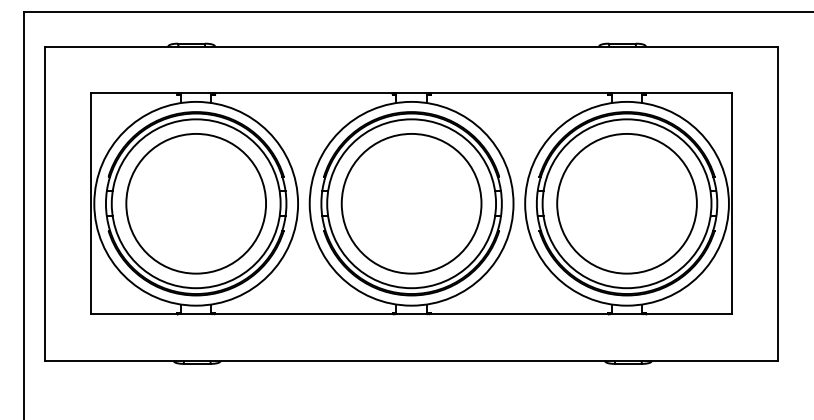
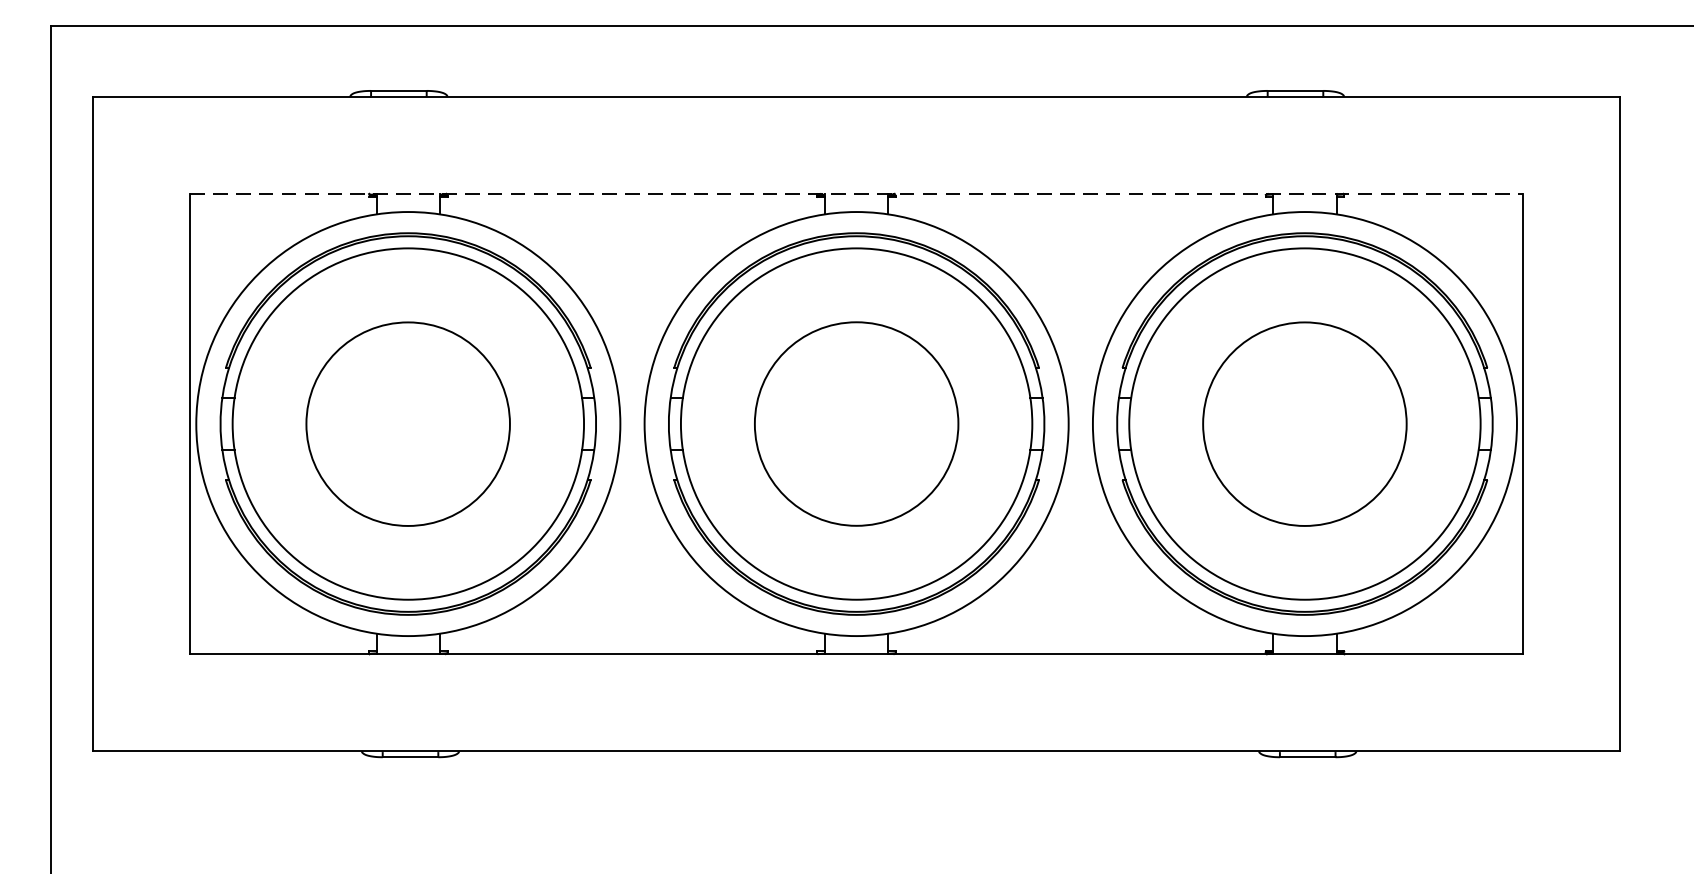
line: (412, 93) -> (858, 194), solid -> dashed
circle: (195, 203) -> (406, 423), size x0.7
circle: (411, 203) -> (856, 423), size x0.7
circle: (626, 203) -> (1303, 423), size x0.7

